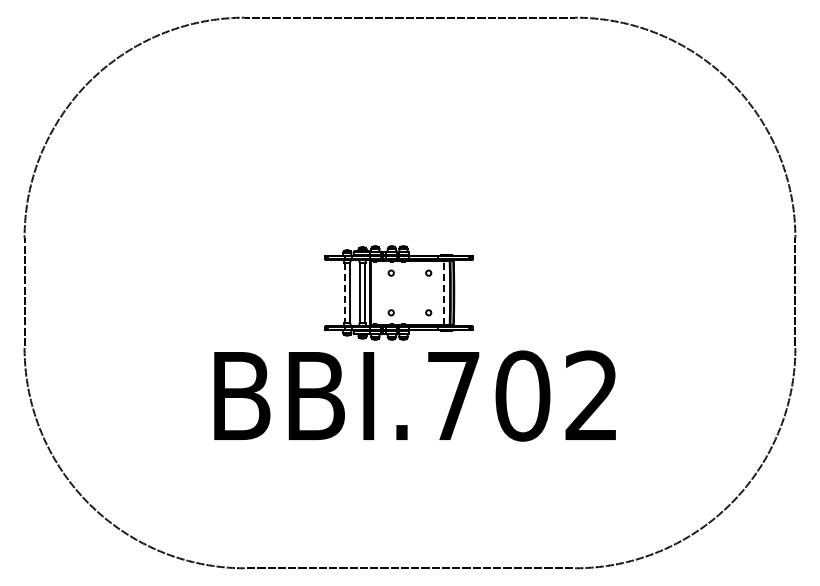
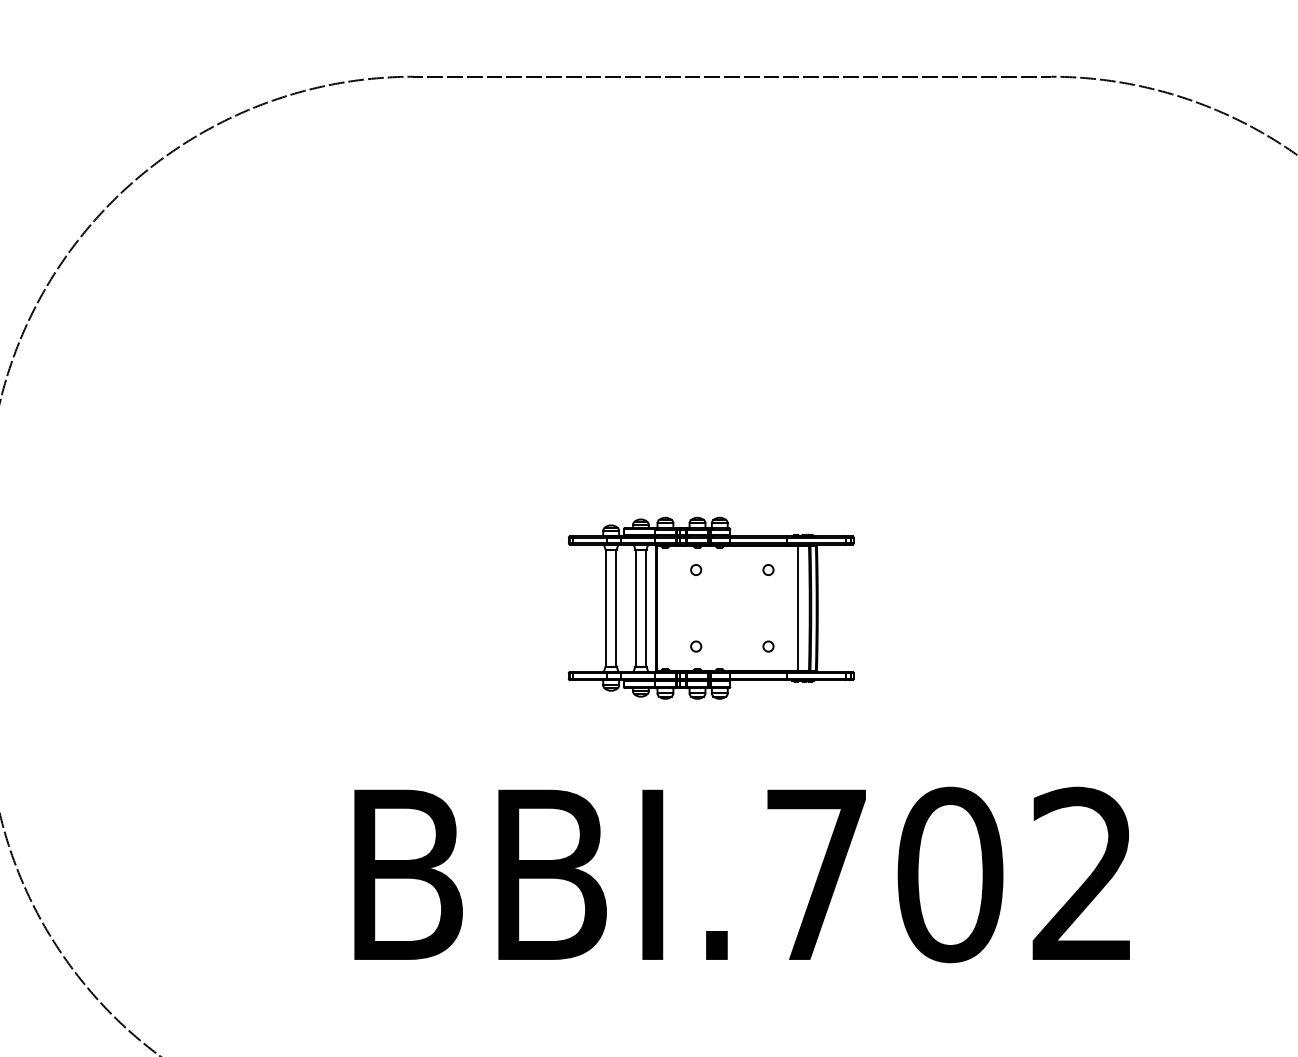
line: (444, 292) -> (798, 607), dashed -> solid
line: (344, 293) -> (605, 609), dashed -> solid
text: (414, 395) -> (741, 873), moved

